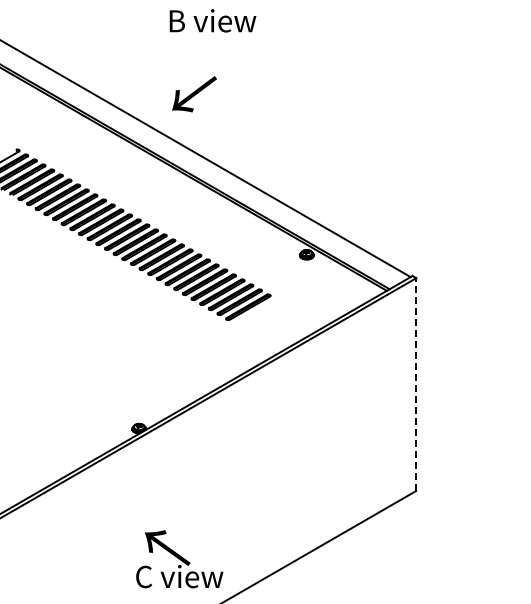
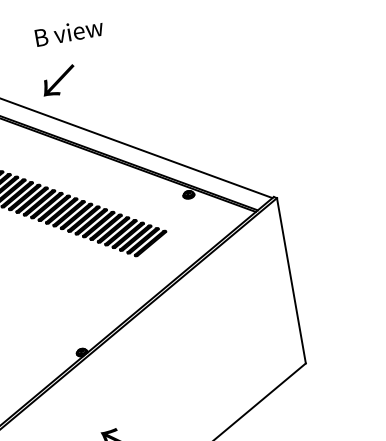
text: (212, 20) -> (68, 32), moved
text: (194, 94) -> (59, 81), moved
line: (416, 384) -> (291, 280), dashed -> solid

